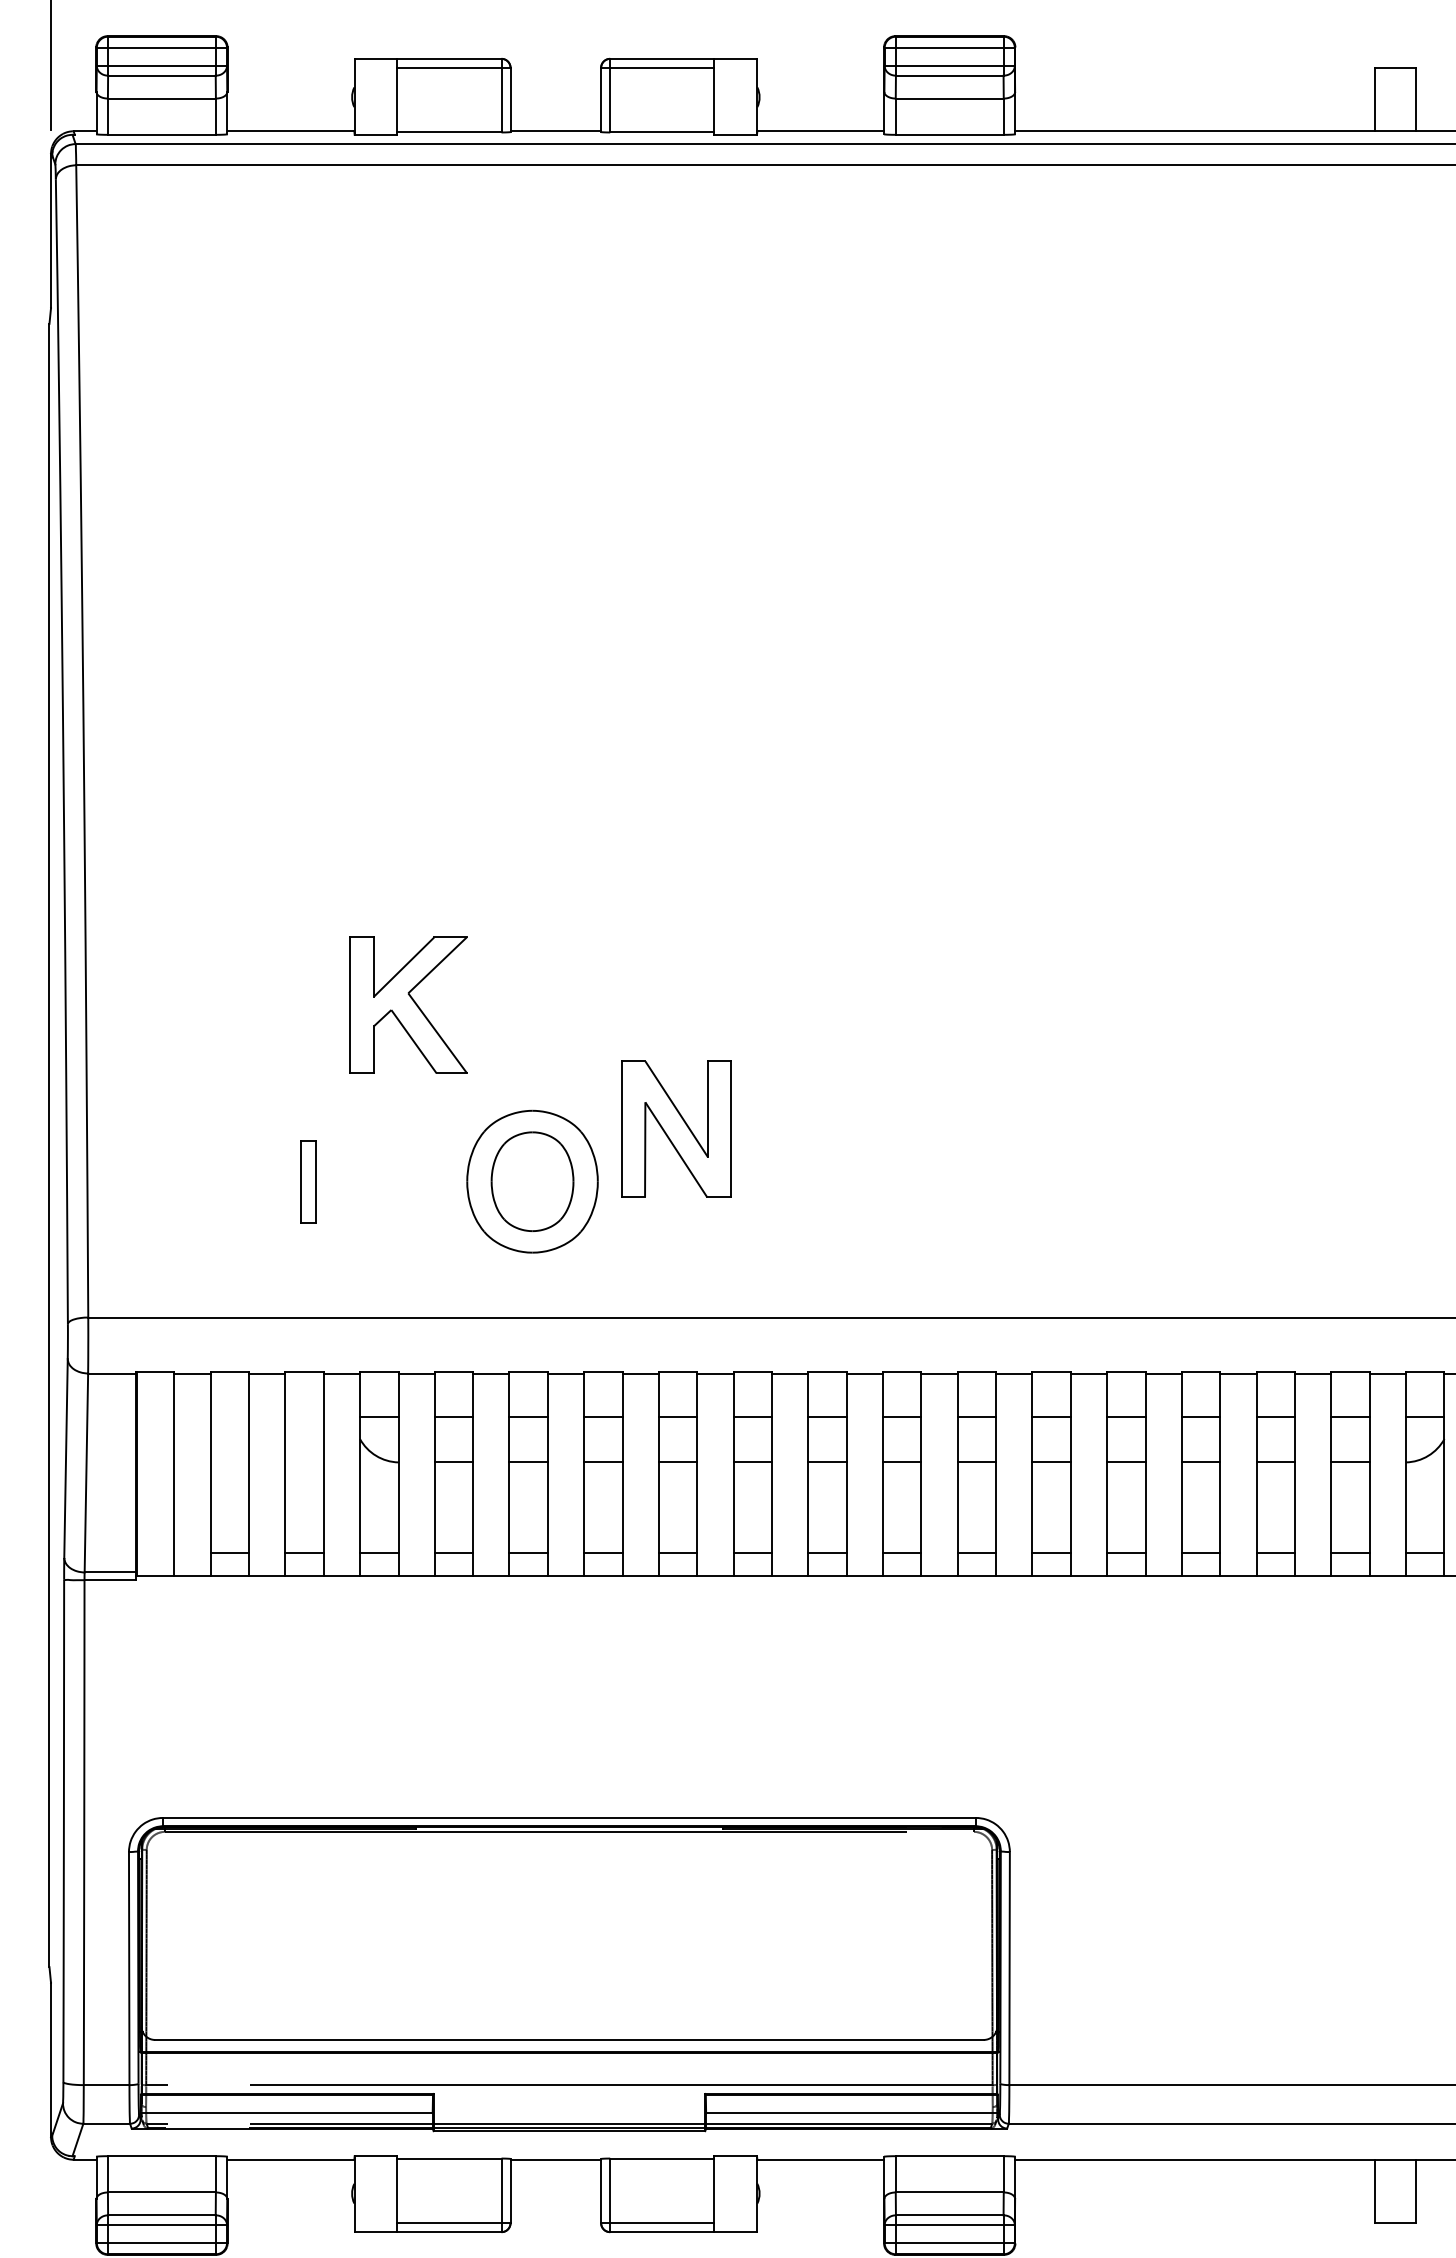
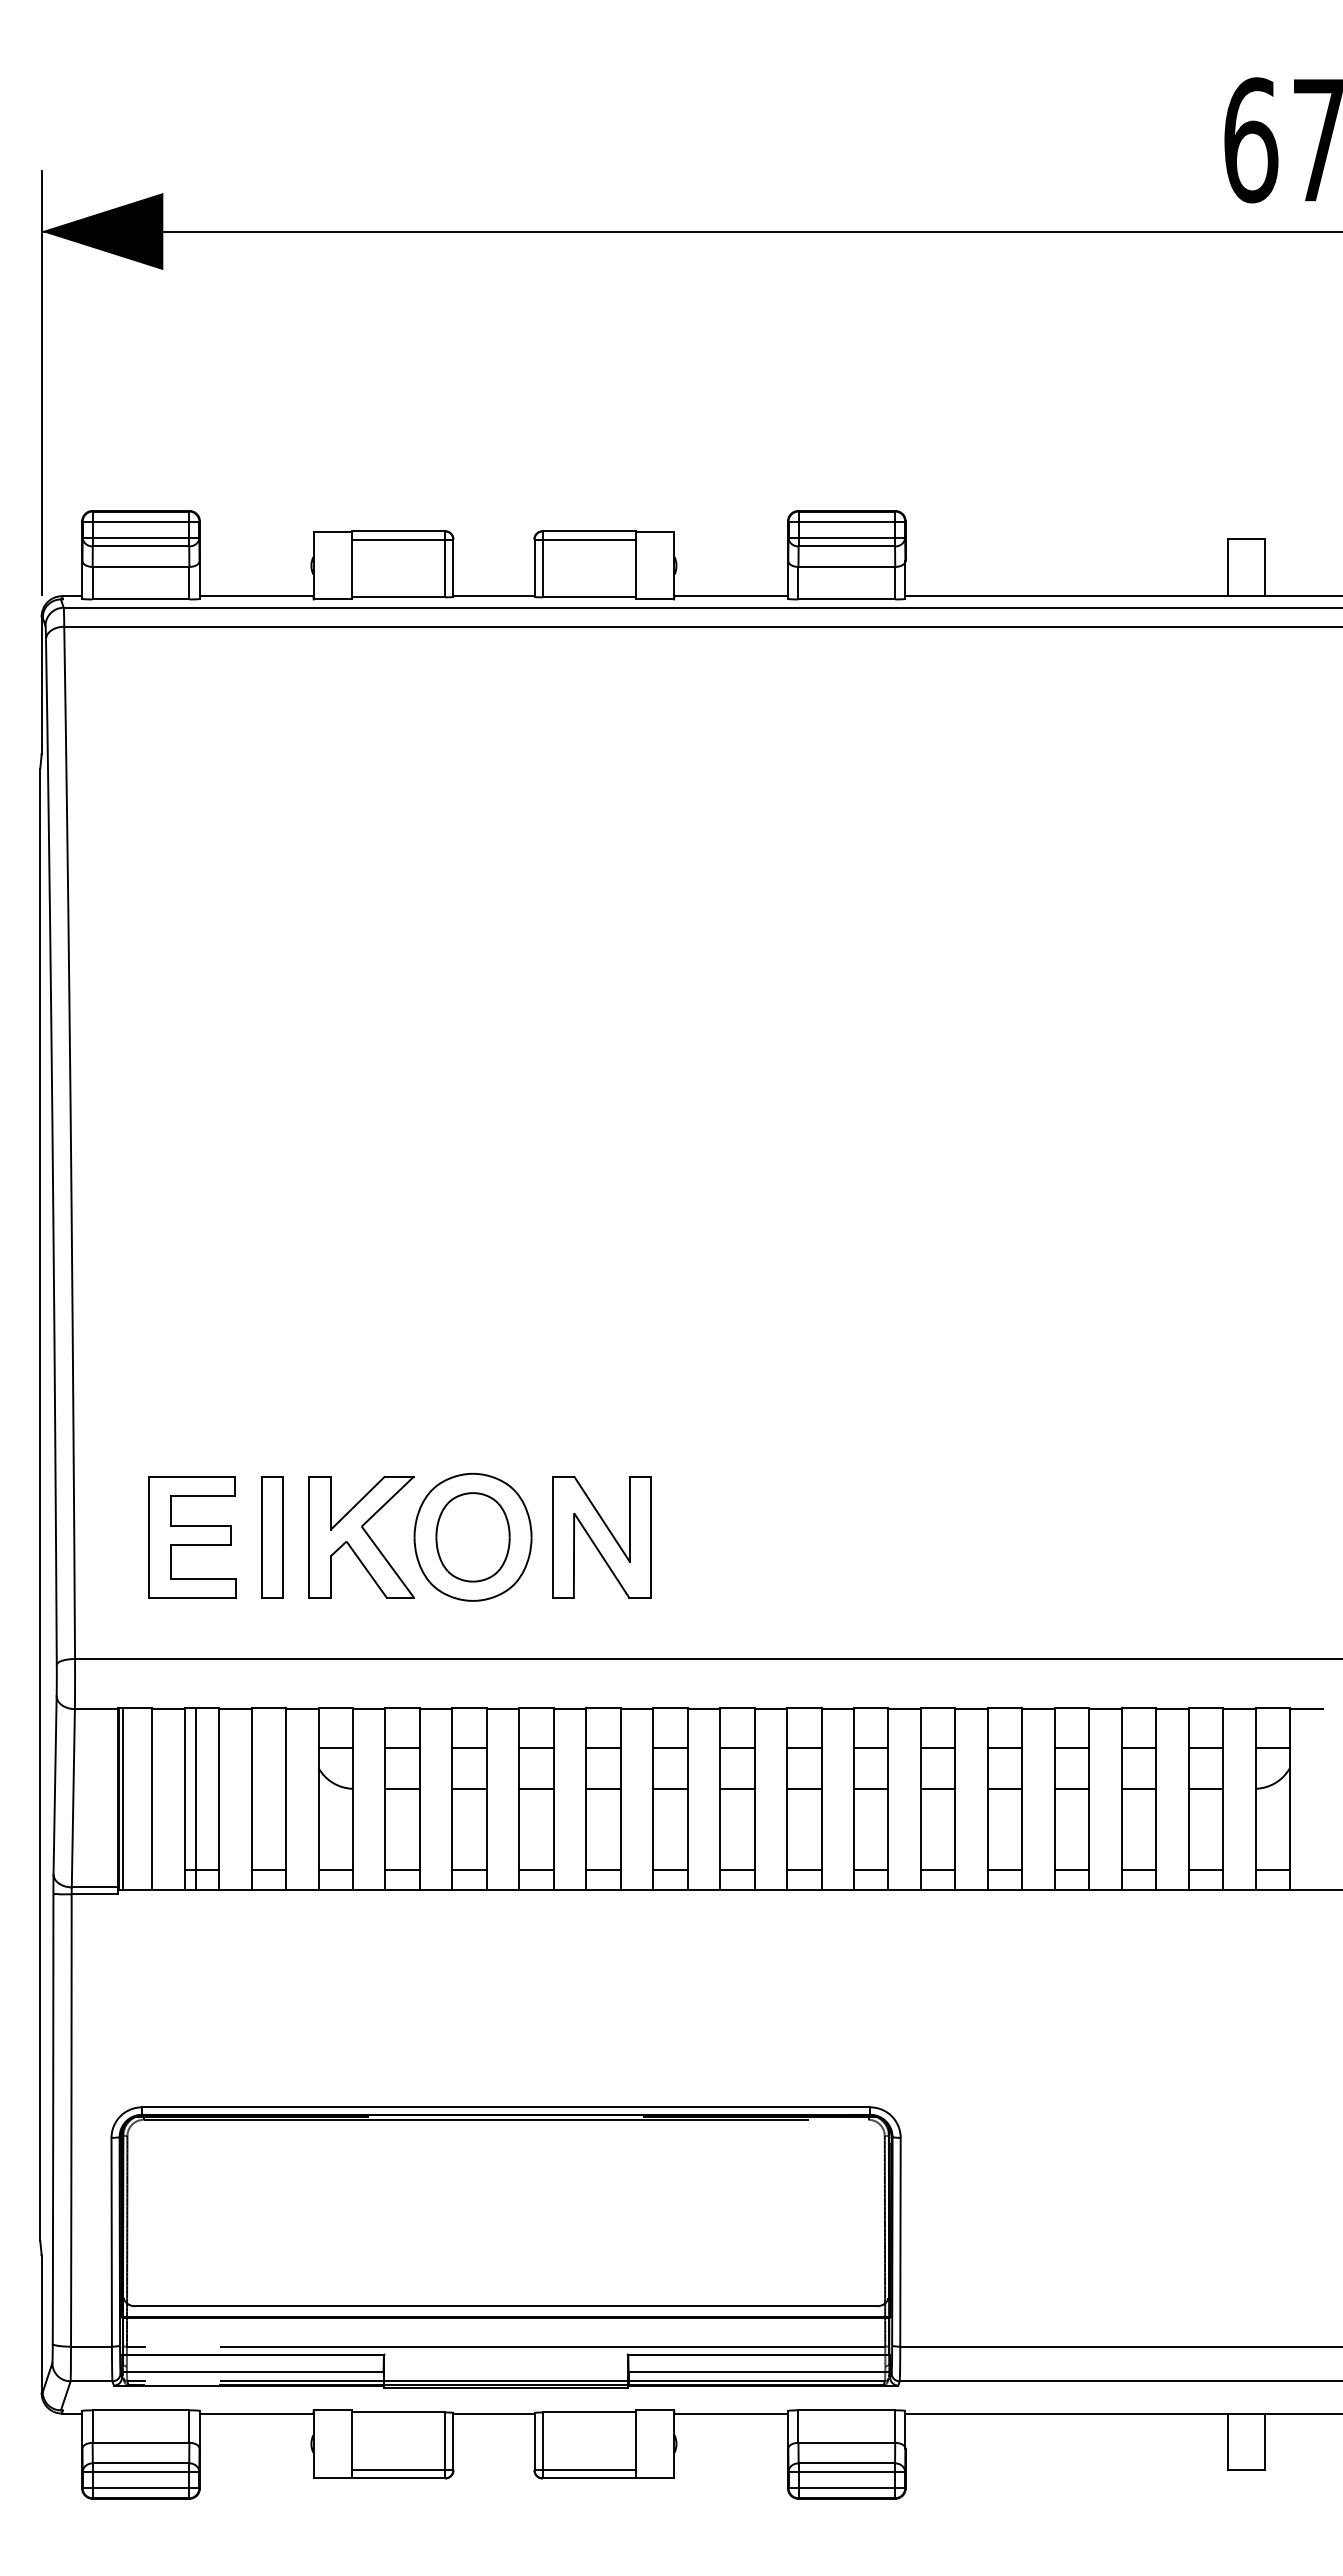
part: (408, 1005) -> (361, 1537), moved
part: (675, 1129) -> (601, 1537), moved
part: (219, 1181) -> (192, 1537), added
part: (308, 1181) -> (272, 1537), size x1.67
line: (141, 1473) -> (122, 1798), added
line: (222, 1473) -> (195, 1798), added

